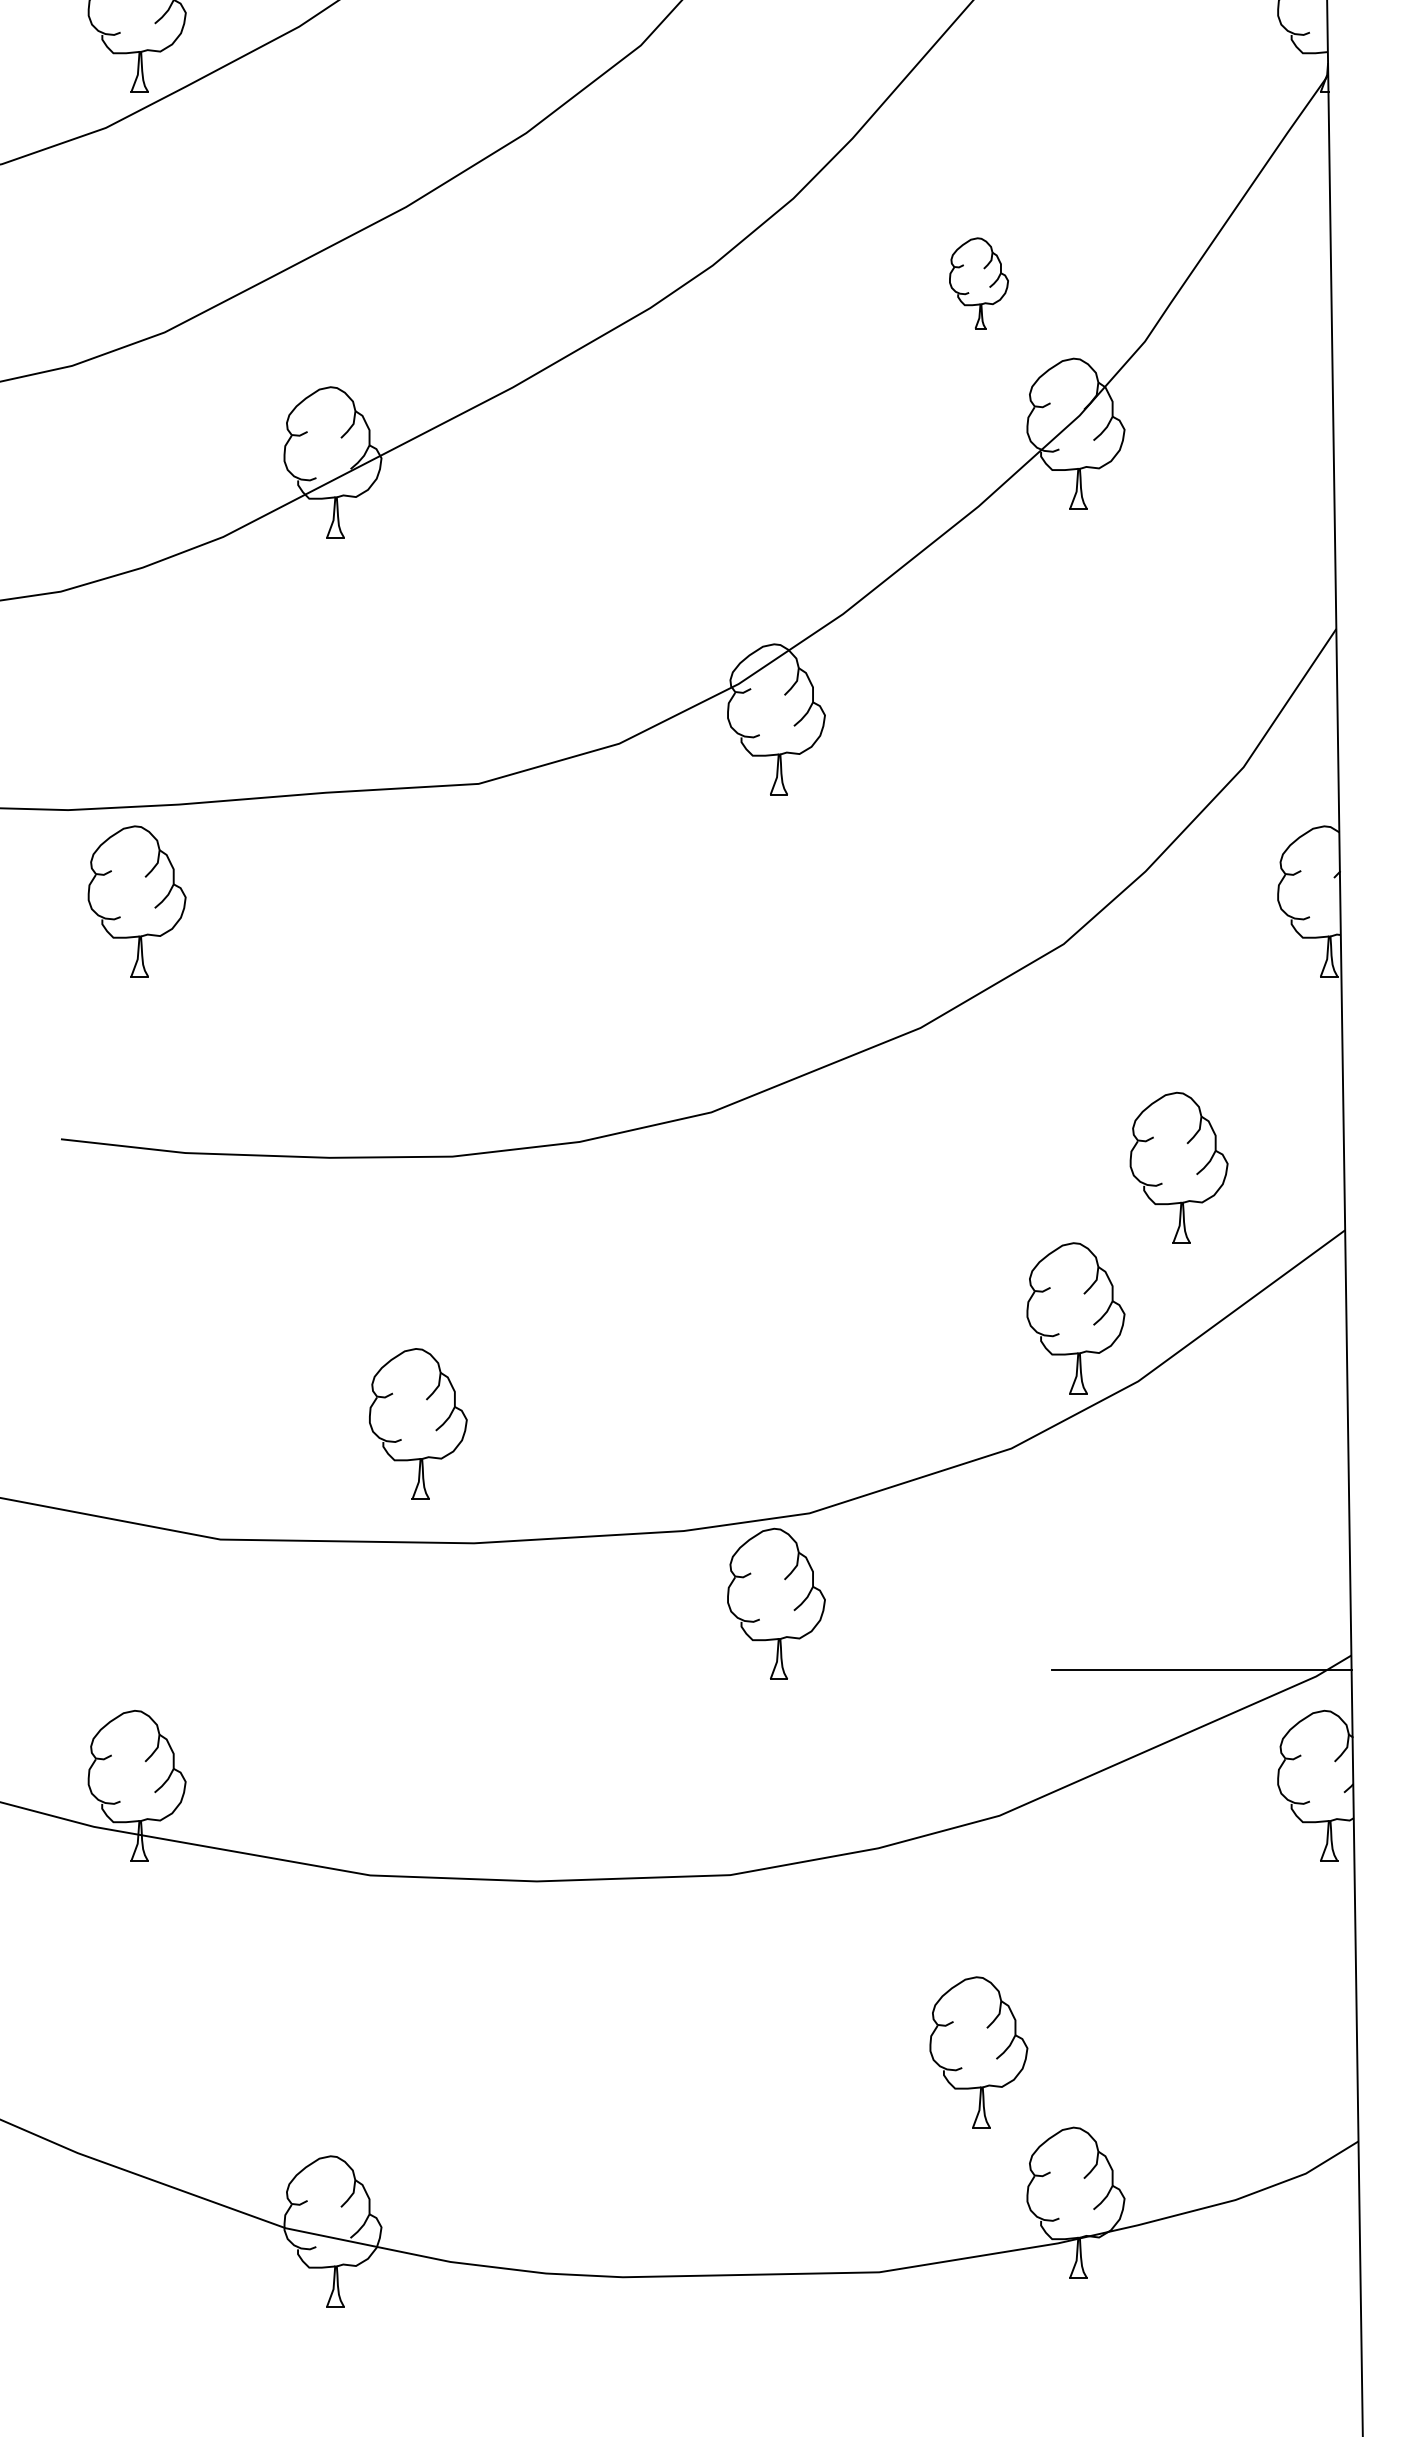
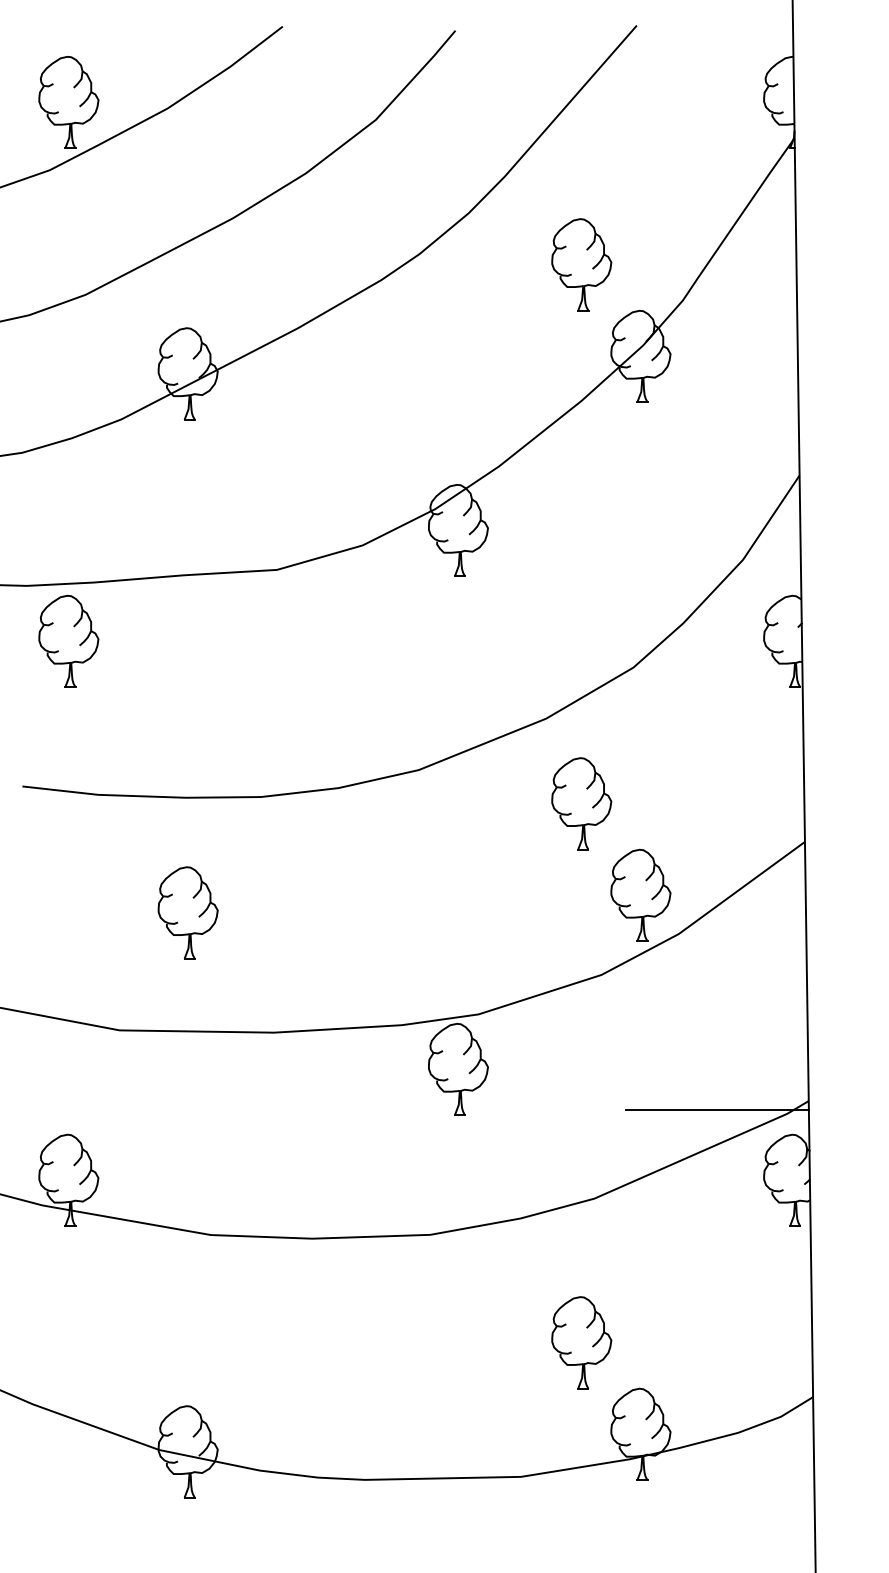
part: (978, 282) -> (581, 264), size x1.67
part: (1178, 1167) -> (581, 803), moved
part: (417, 1423) -> (187, 912), moved

